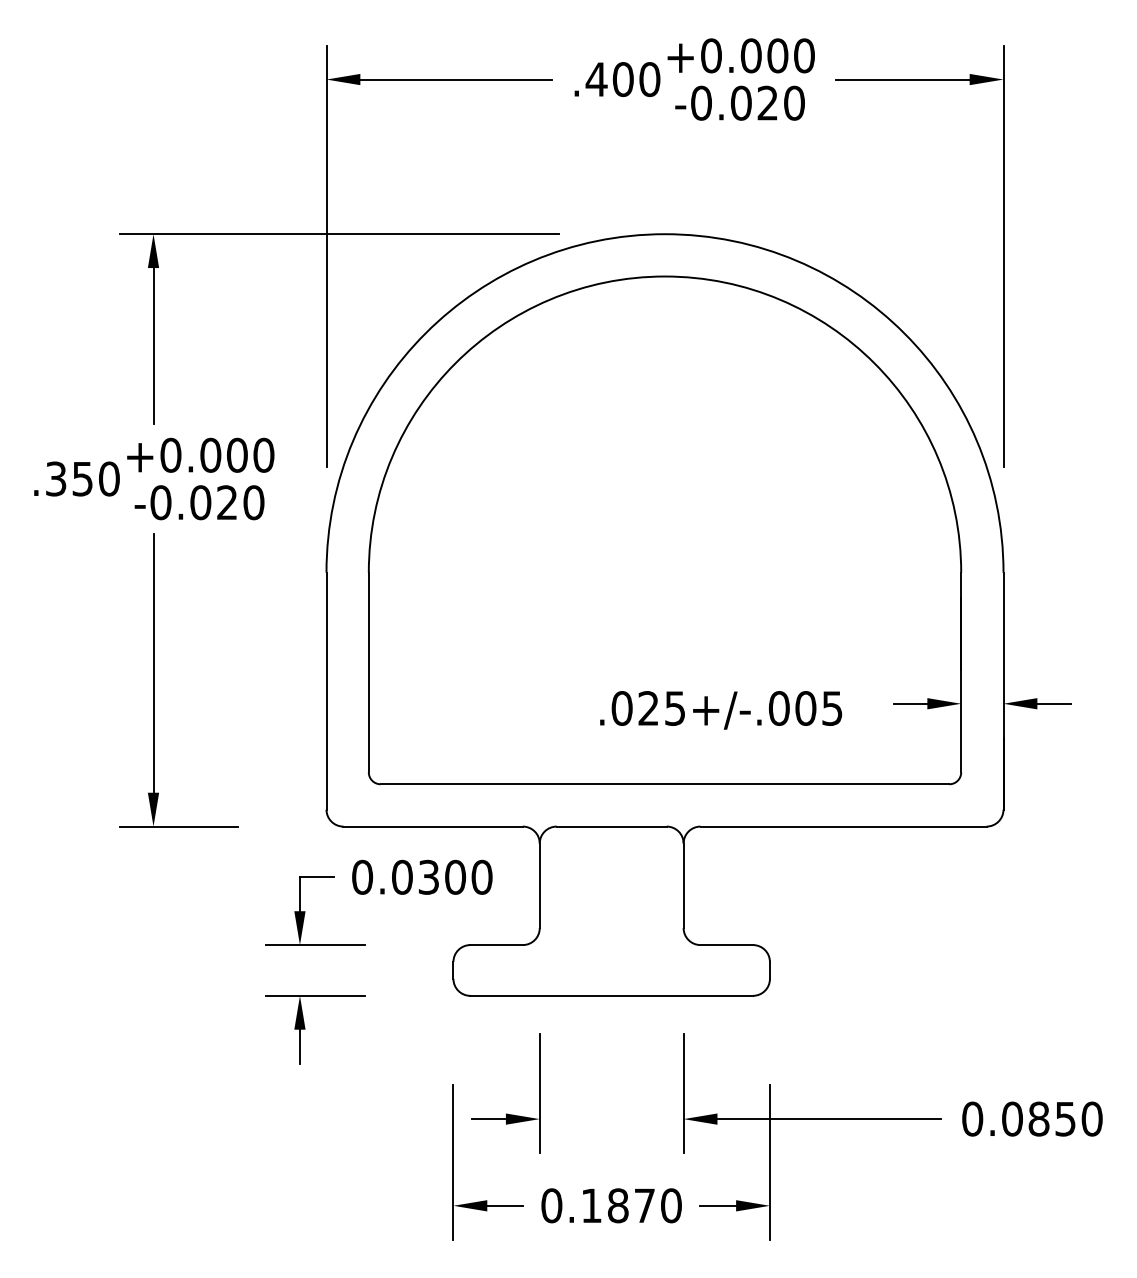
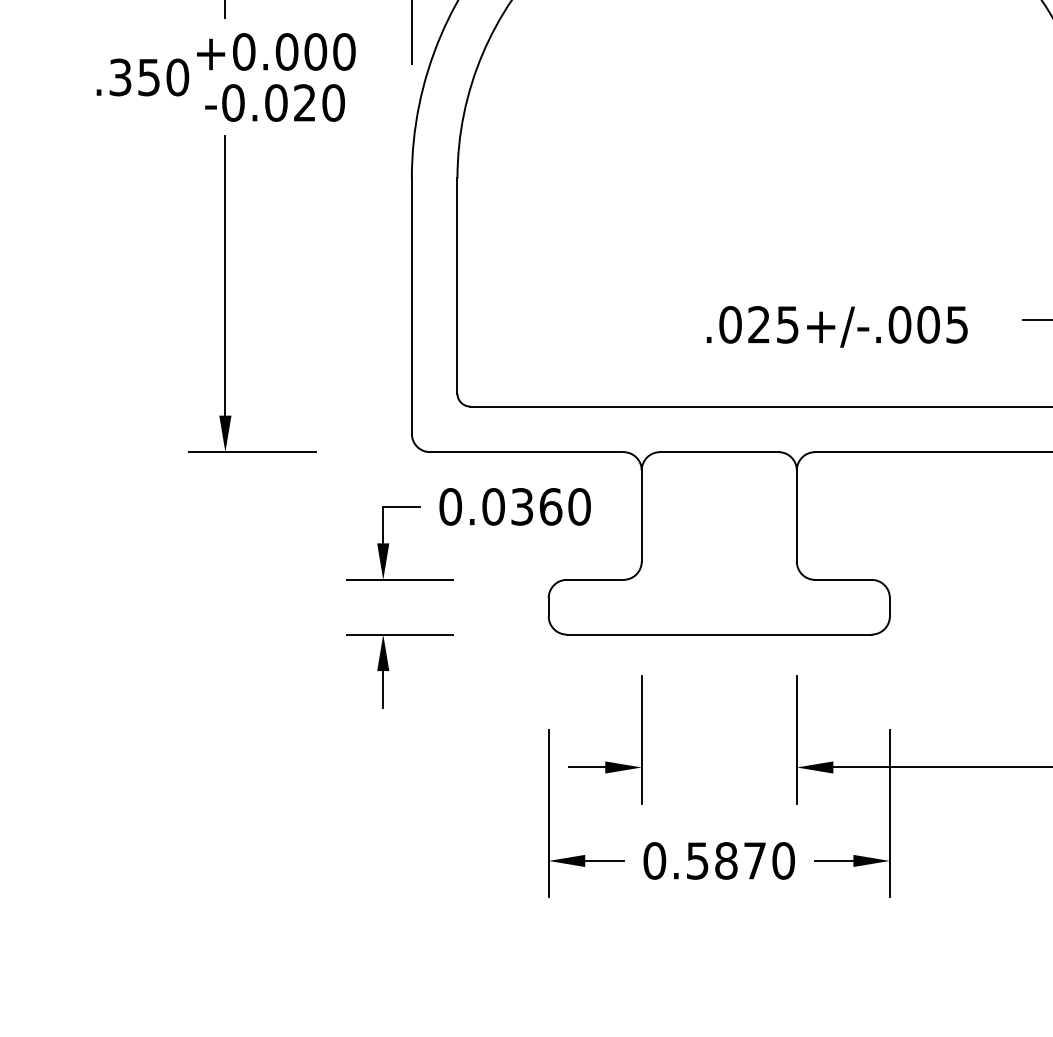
text: (455, 876) -> (550, 505), 0.0300 -> 0.0360
text: (591, 1205) -> (697, 860), 0.1870 -> 0.5870

